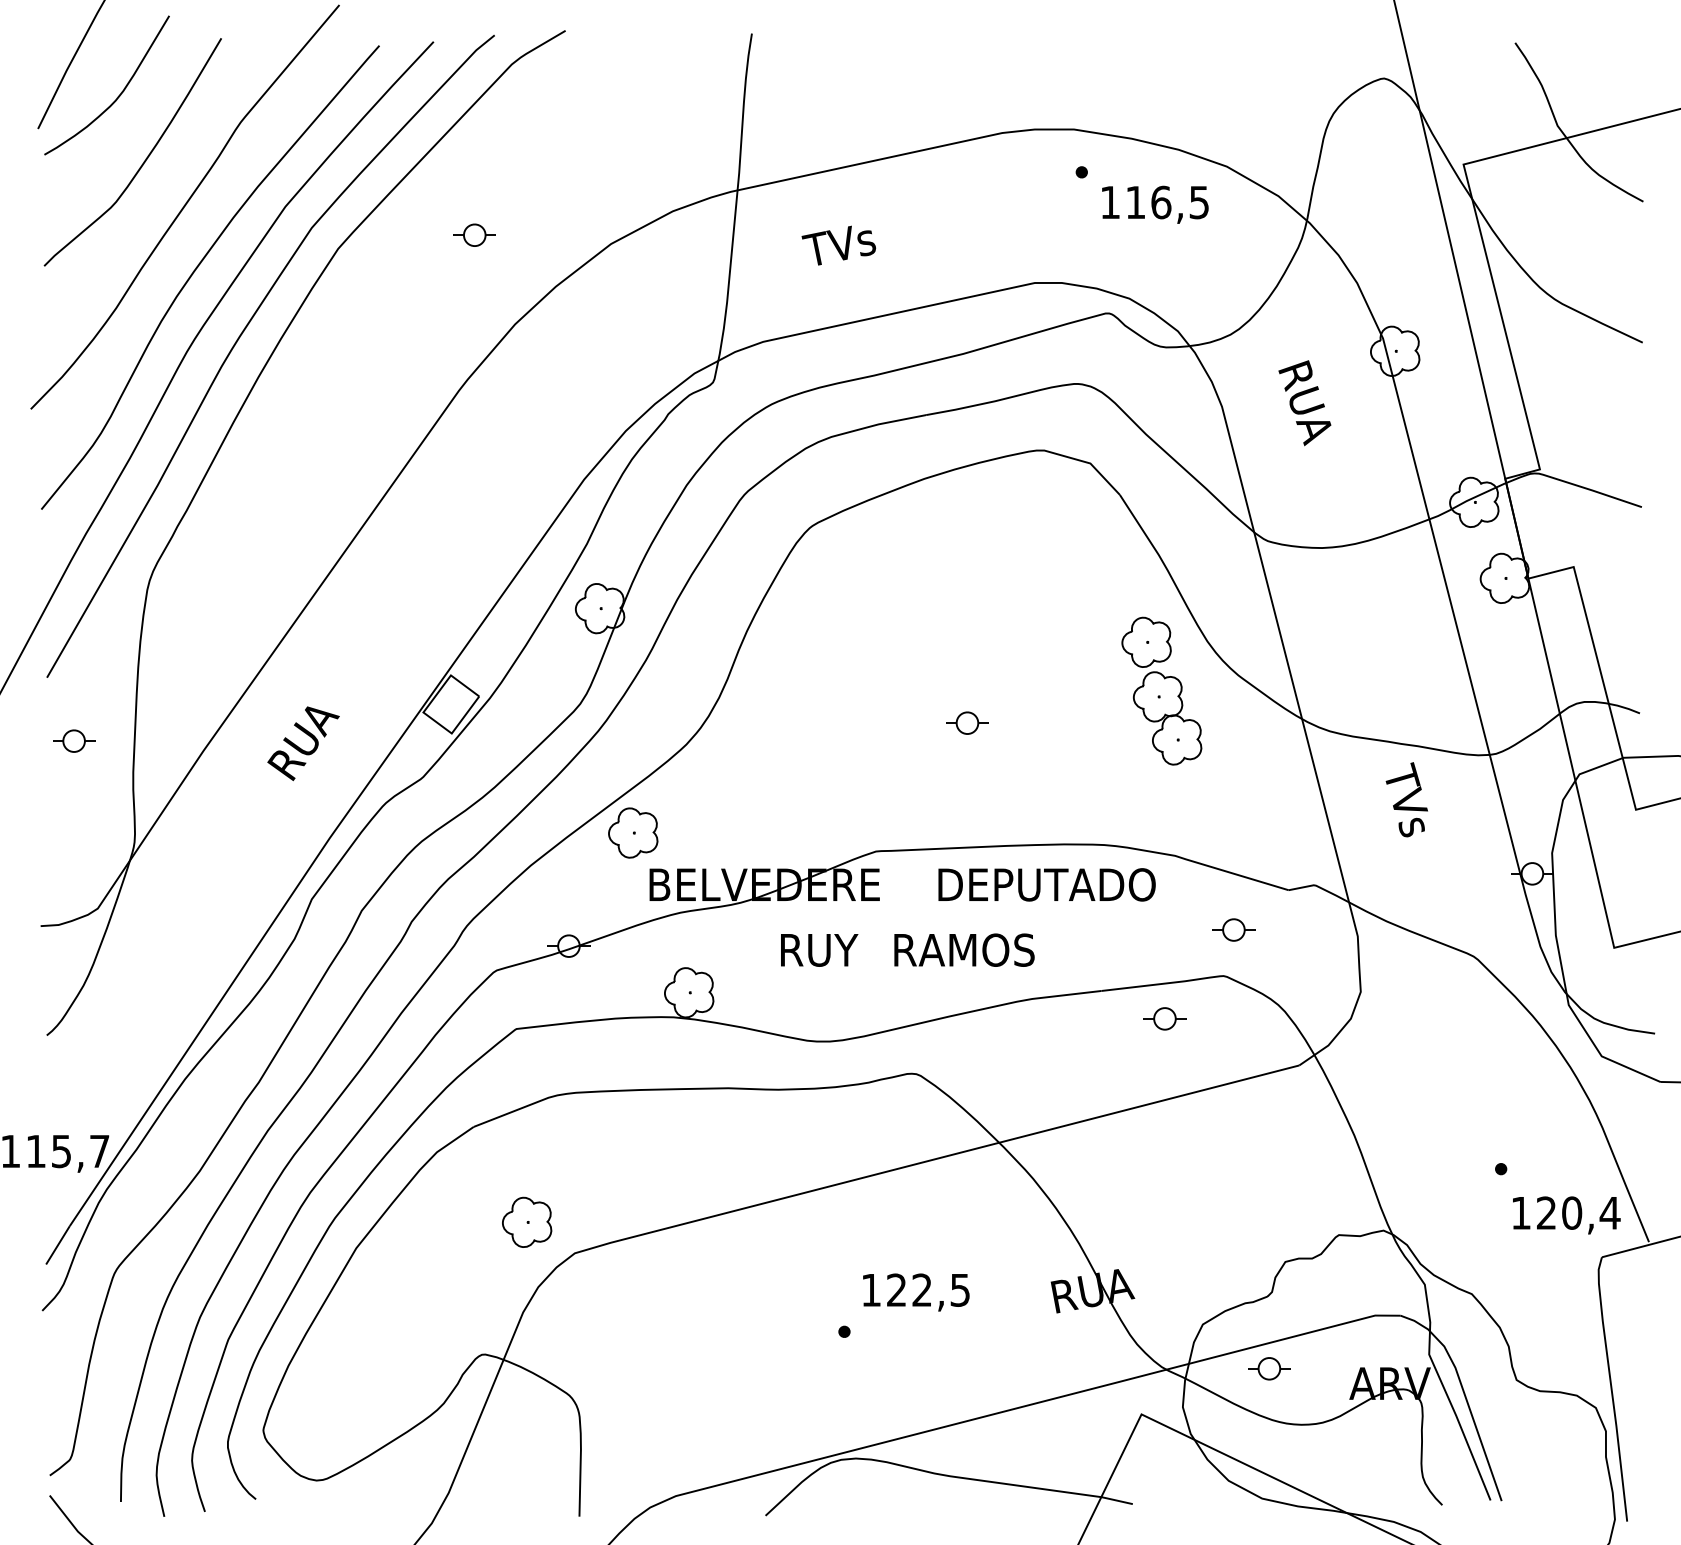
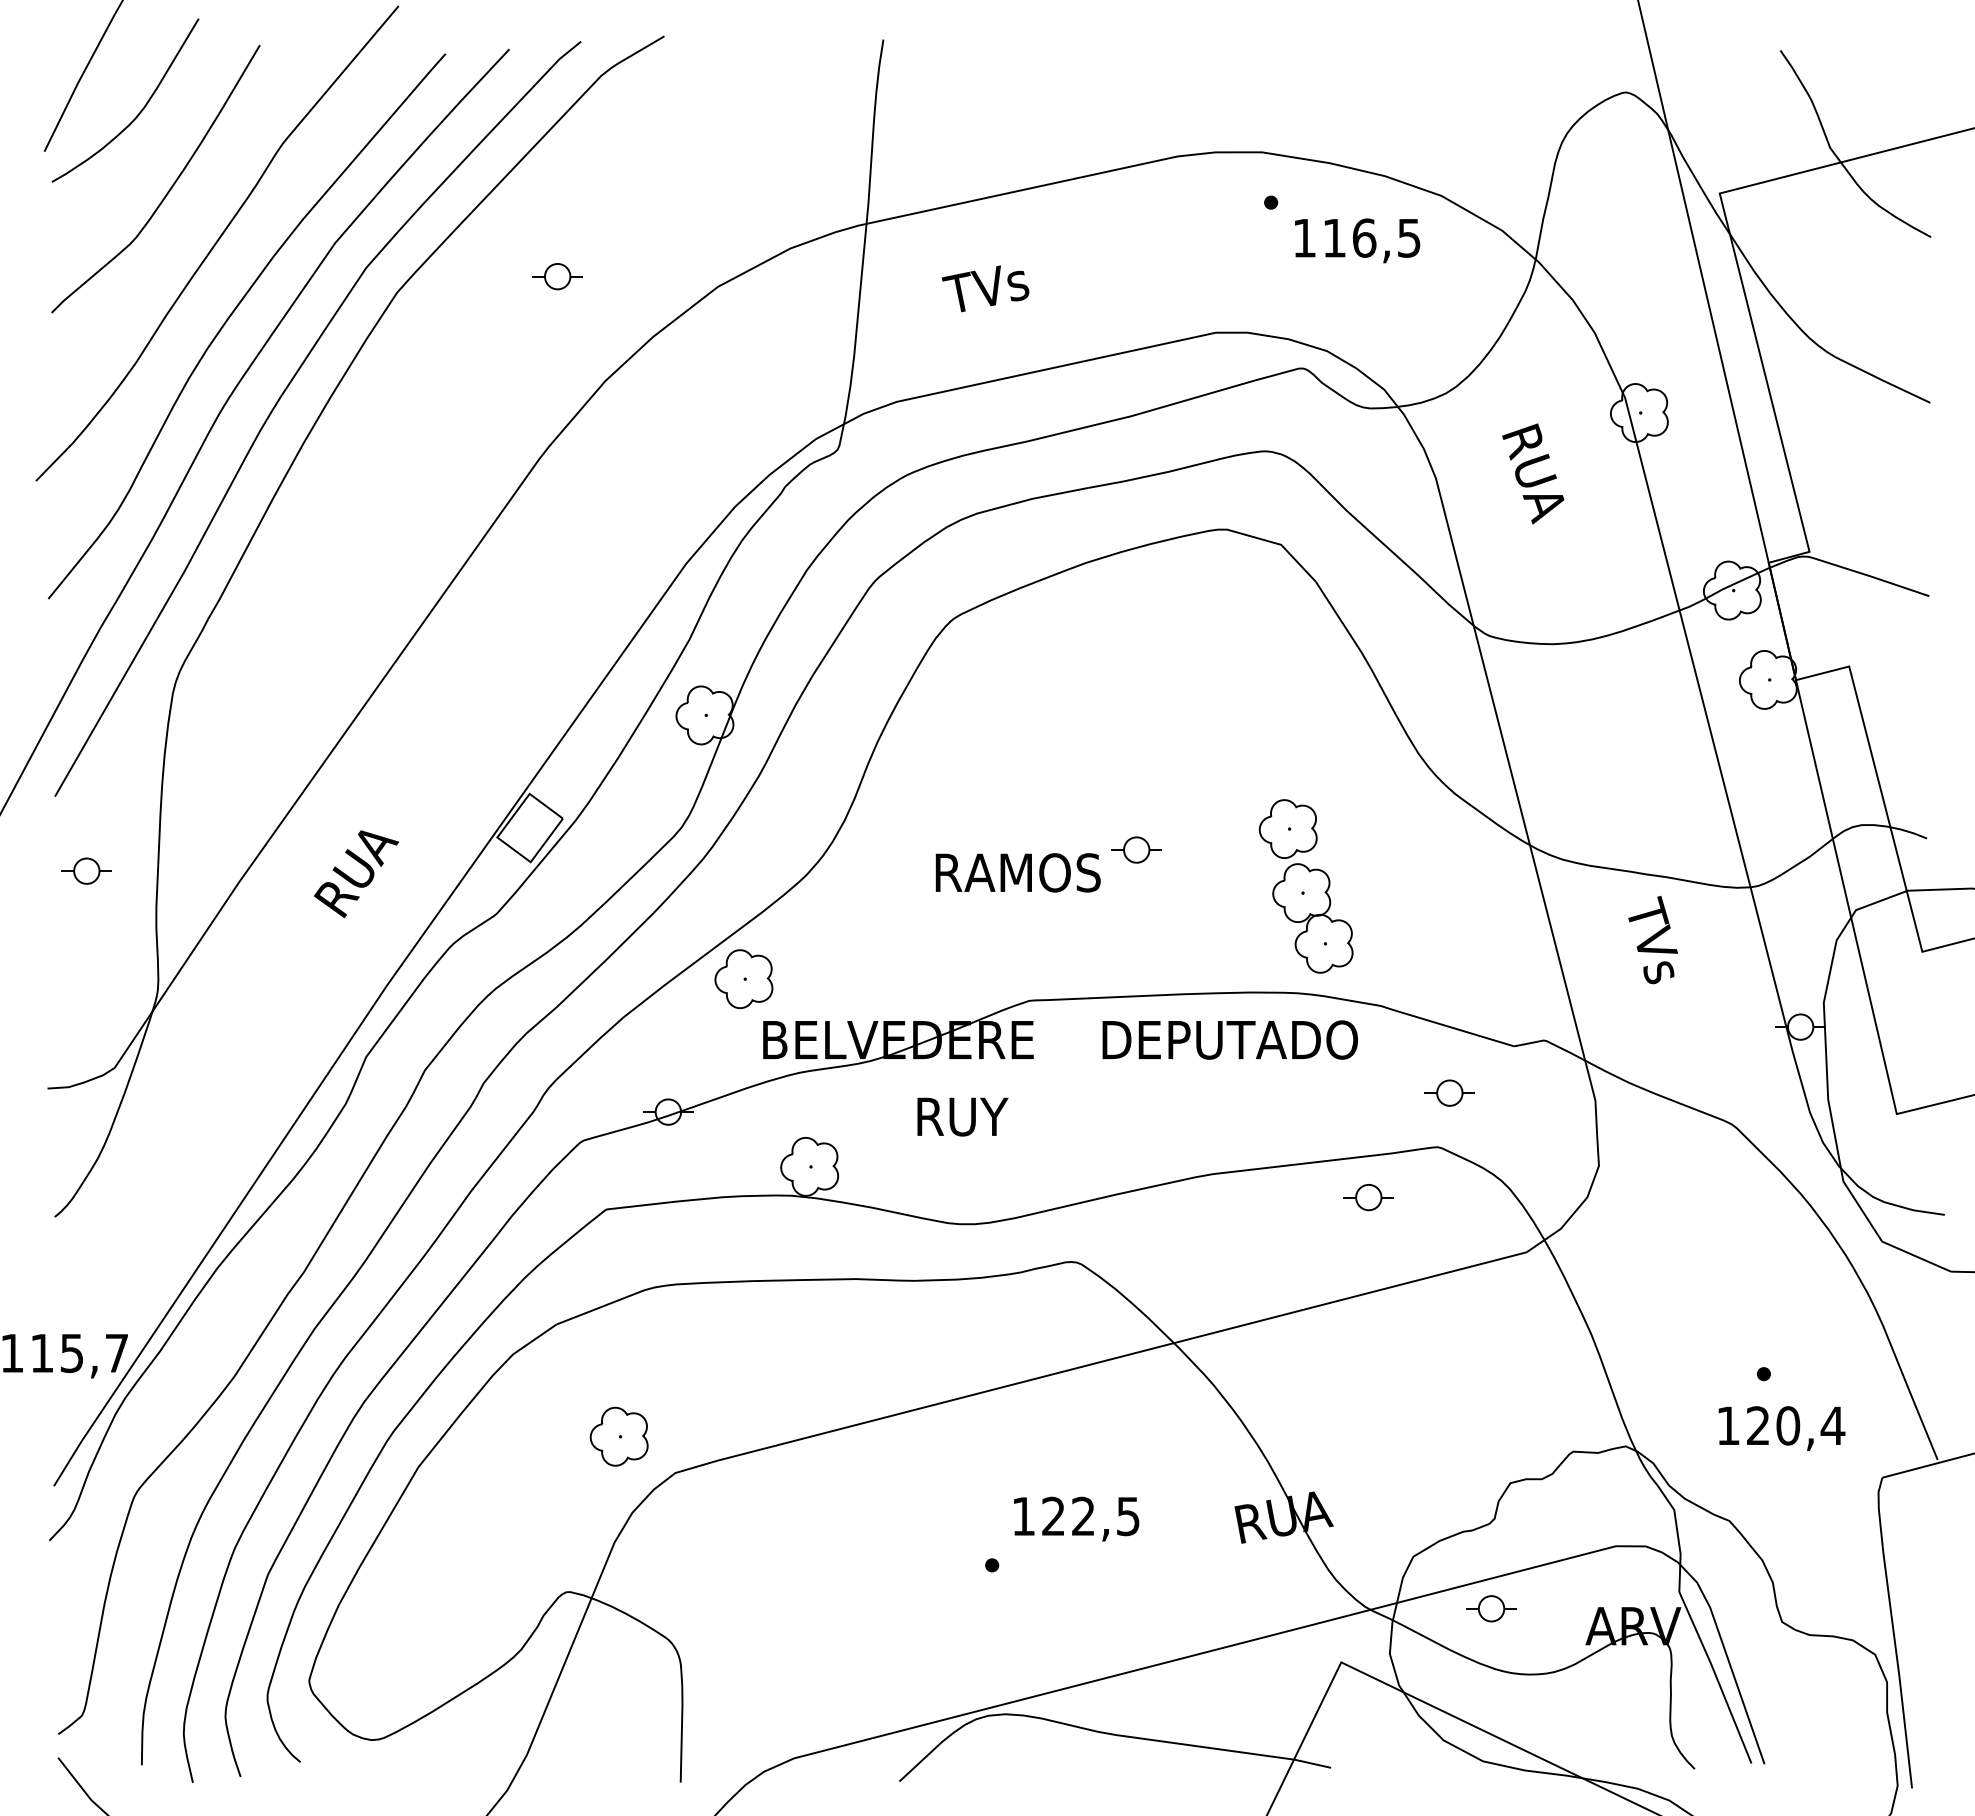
part: (1161, 691) -> (1305, 886), moved
text: (963, 949) -> (1017, 872), moved
text: (1566, 1215) -> (1781, 1428), moved

